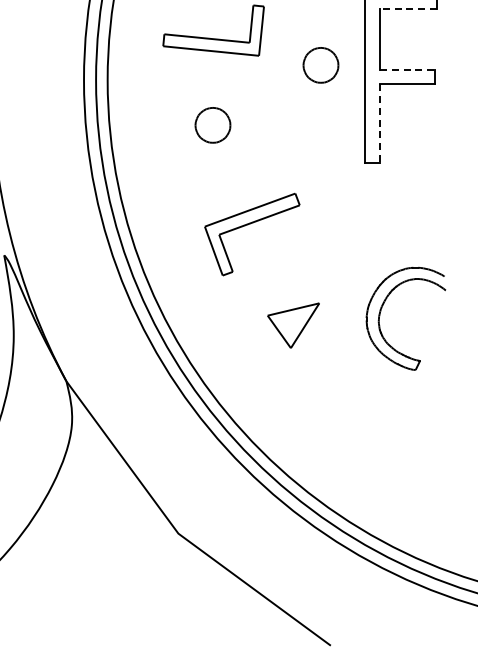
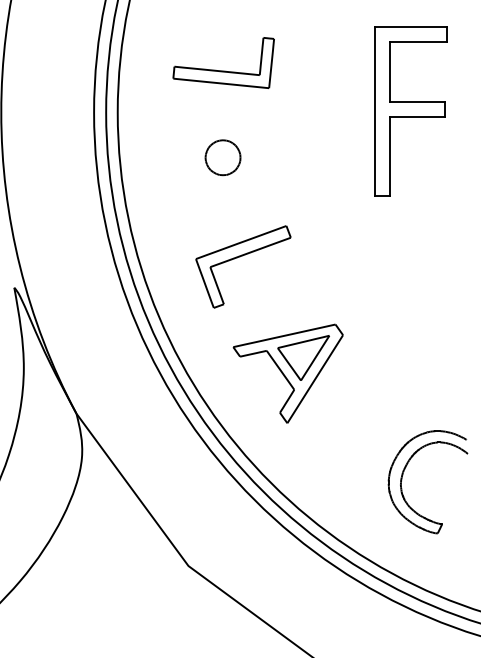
line: (408, 9) -> (418, 41), dashed -> solid
part: (320, 65) -> (330, 97), removed
line: (407, 70) -> (417, 102), dashed -> solid
line: (380, 124) -> (390, 156), dashed -> solid
part: (249, 225) -> (240, 257), moved
part: (381, 312) -> (403, 475), moved
part: (277, 341) -> (287, 373), added

